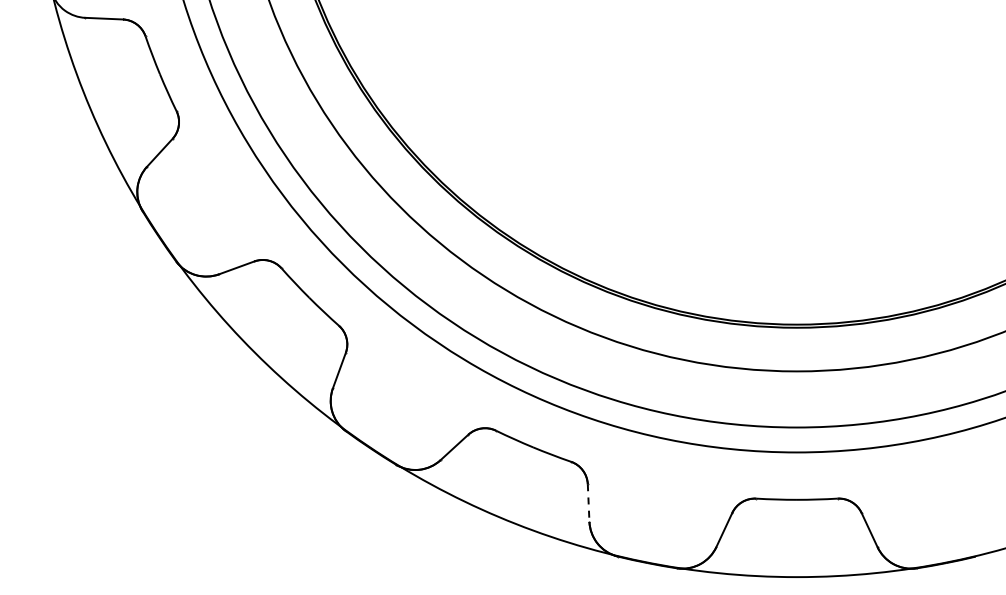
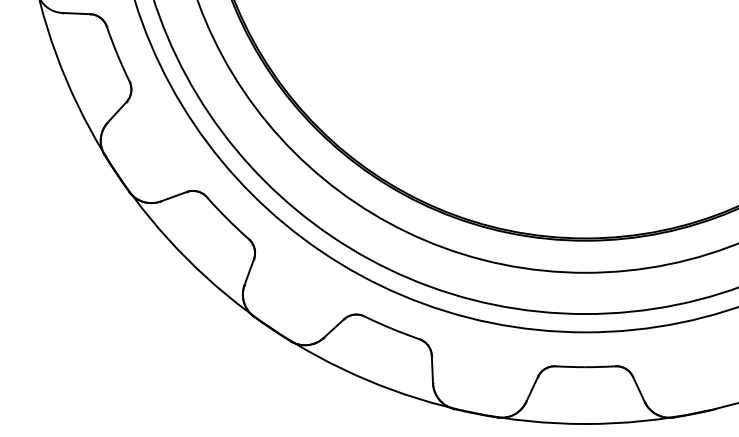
line: (588, 503) -> (432, 369), dashed -> solid

